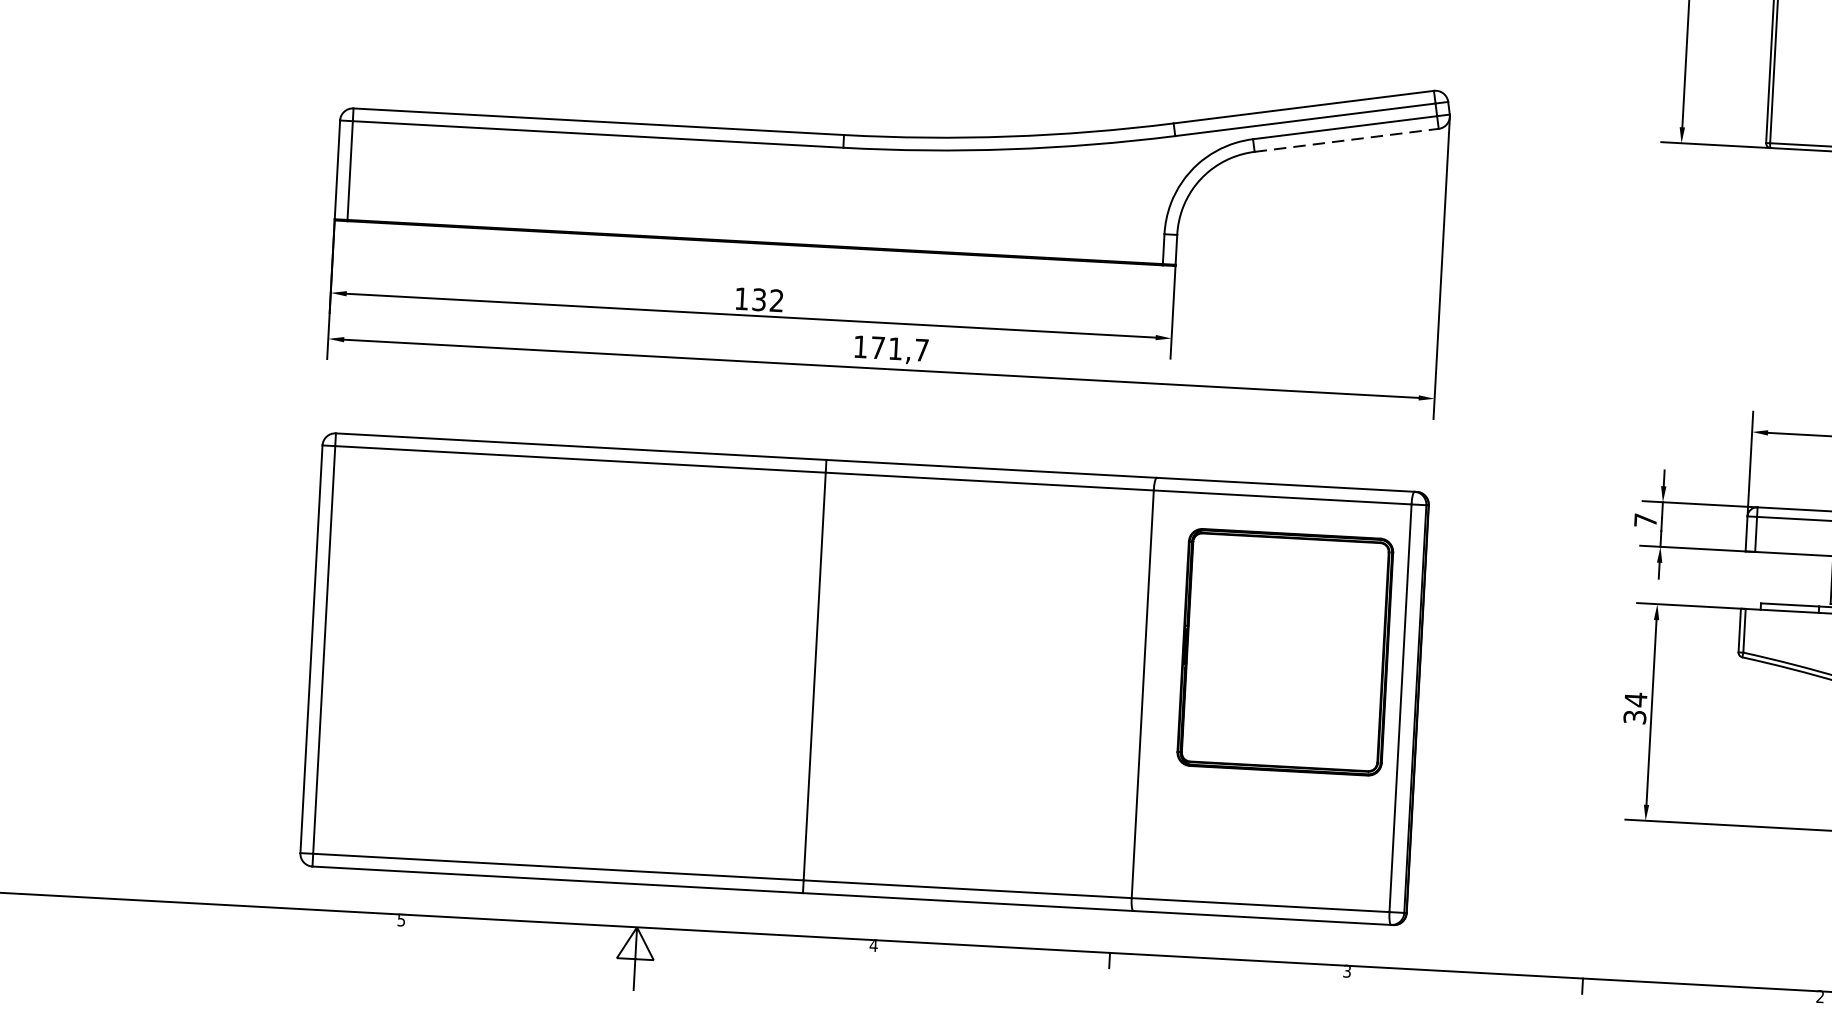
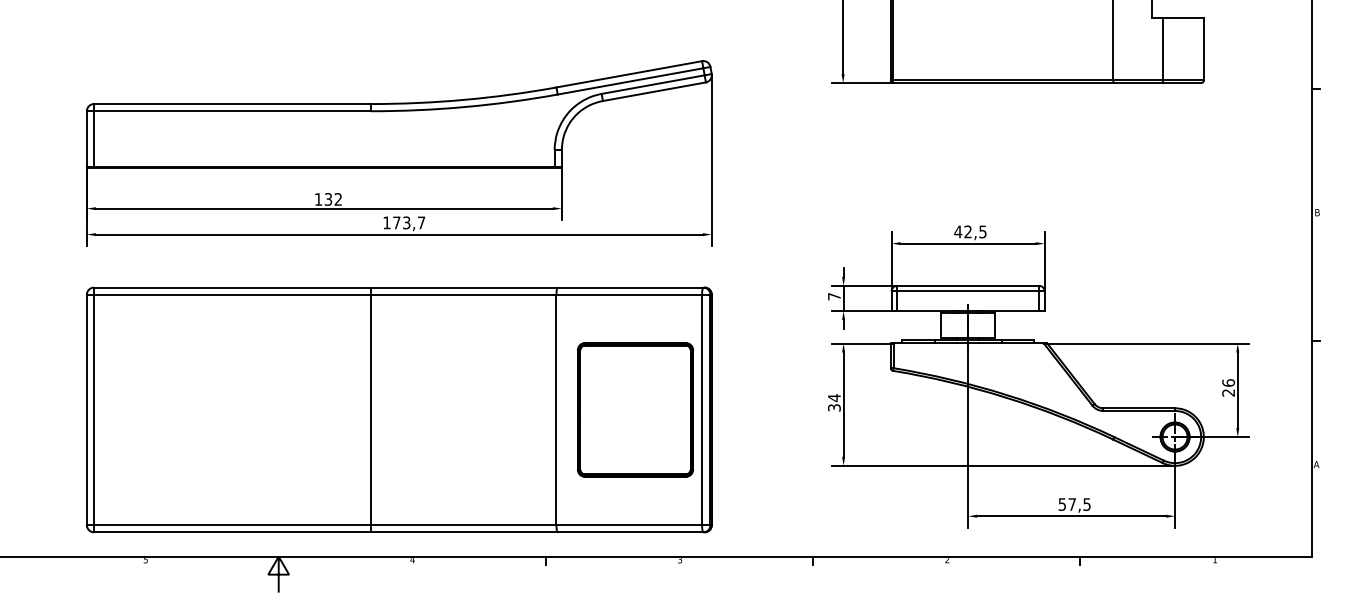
line: (1346, 139) -> (654, 91), dashed -> solid
text: (895, 348) -> (406, 222), 171,7 -> 173,7
part: (1285, 651) -> (635, 409), moved

